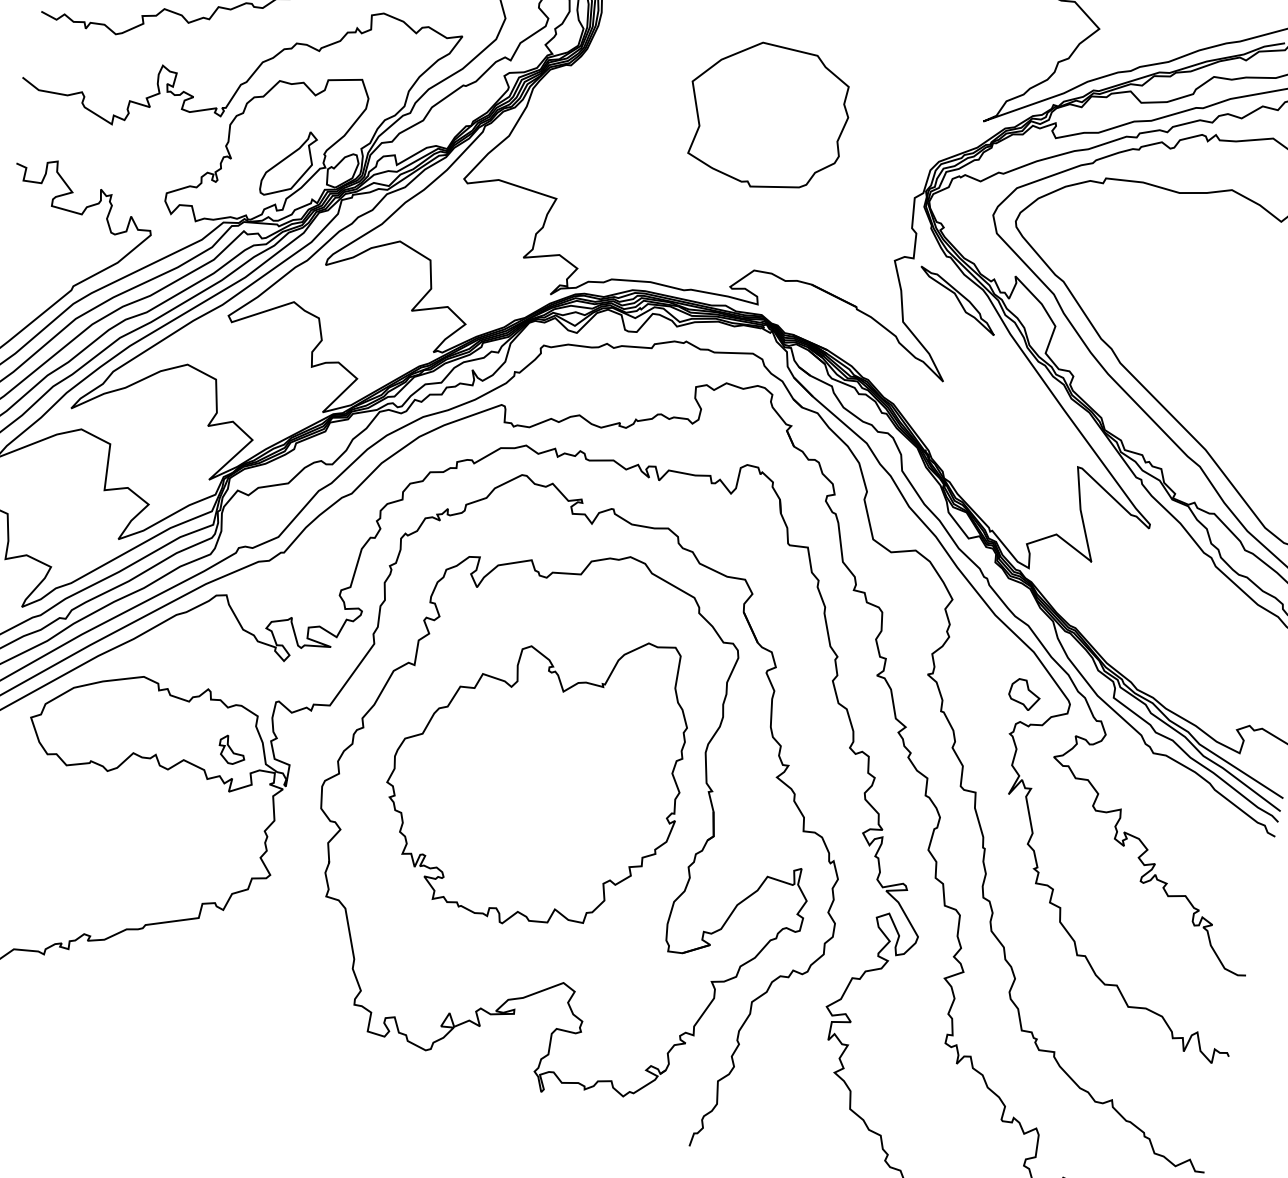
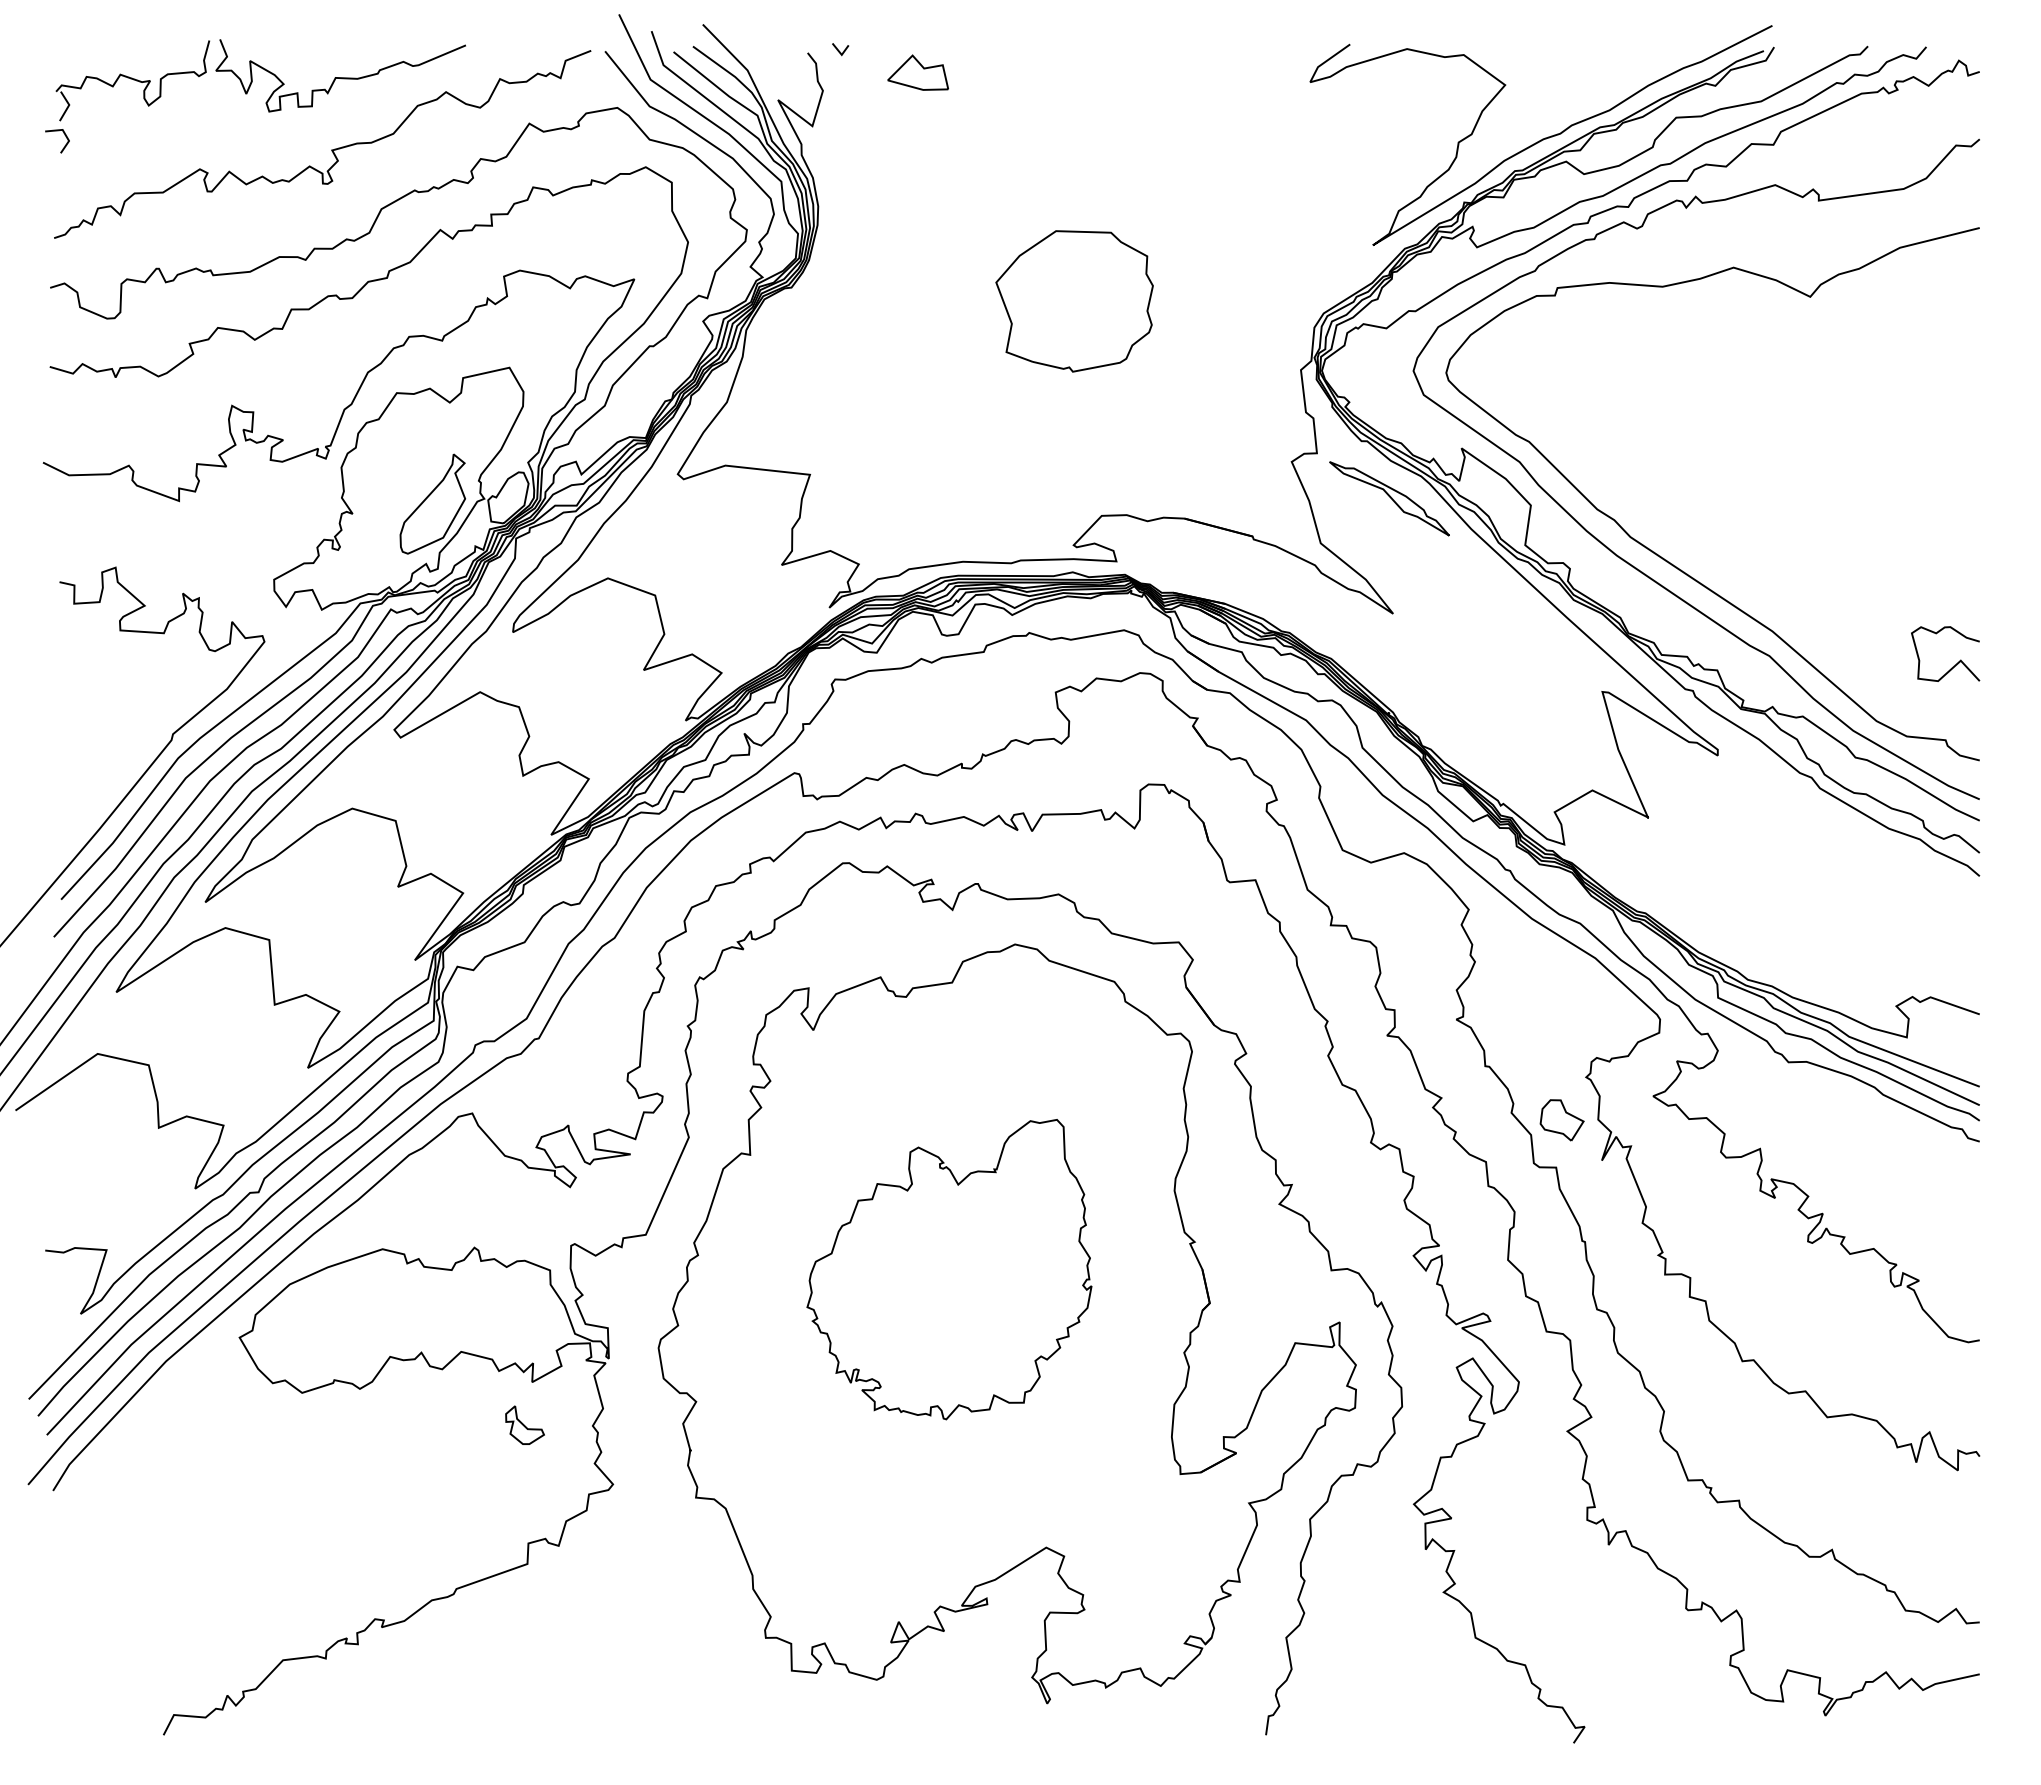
part: (766, 116) -> (1074, 301), size x0.7
part: (1024, 694) -> (1561, 1120), moved
part: (232, 749) -> (524, 1424), moved
part: (536, 774) -> (949, 1269), size x0.7

